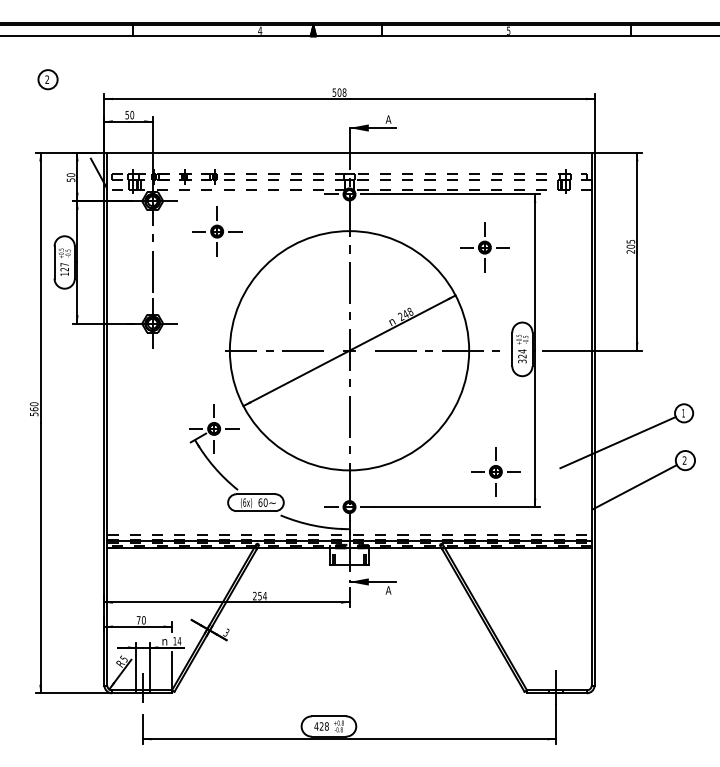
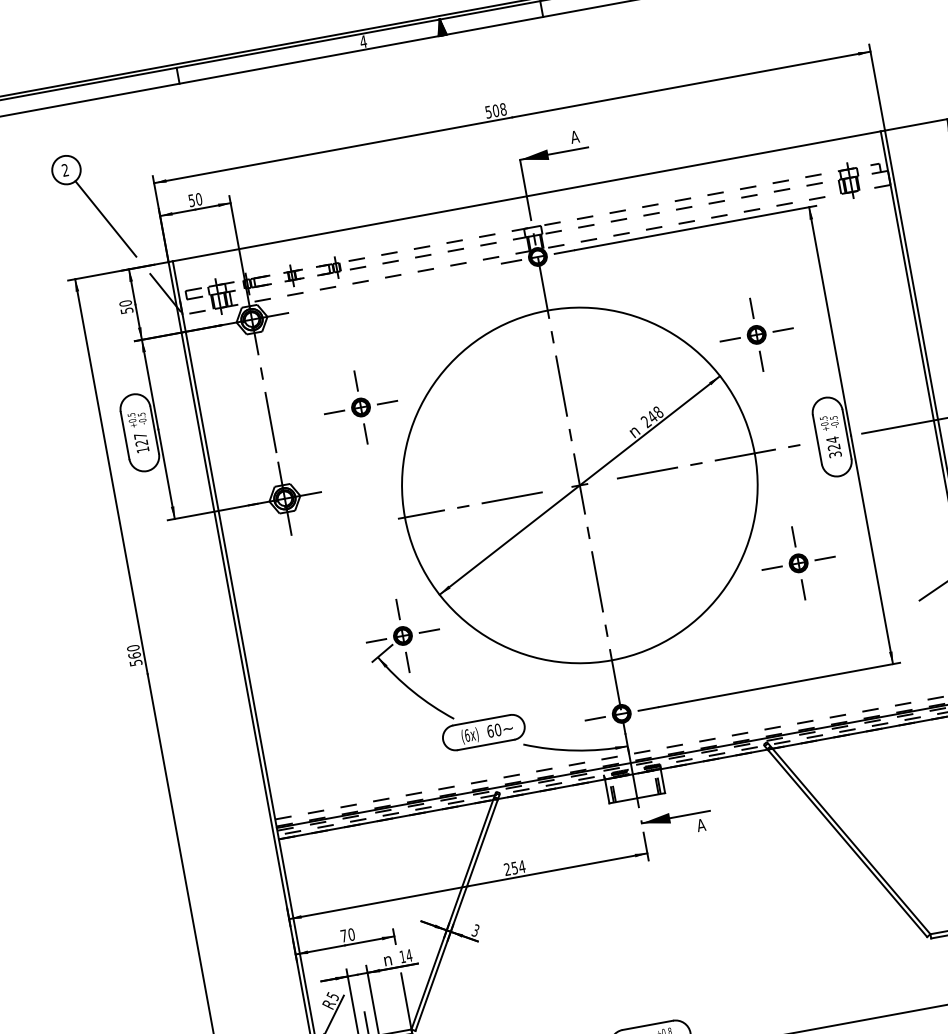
line: (67, 116) -> (104, 218), added
part: (217, 231) -> (361, 407), moved
part: (484, 247) -> (756, 334), moved
part: (495, 471) -> (798, 562), moved

